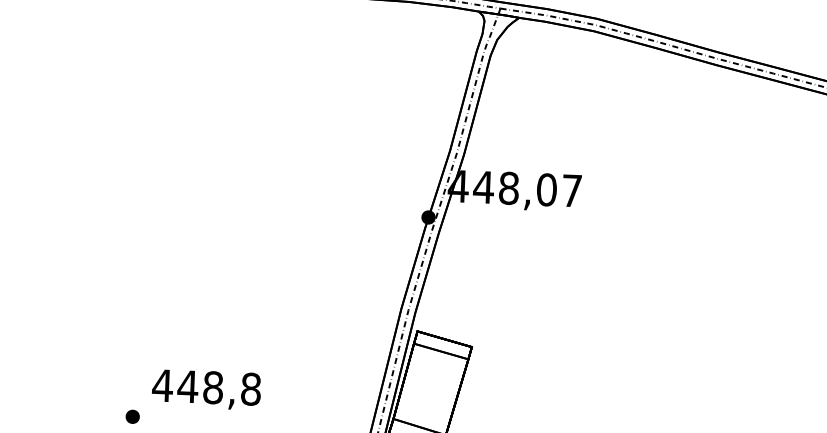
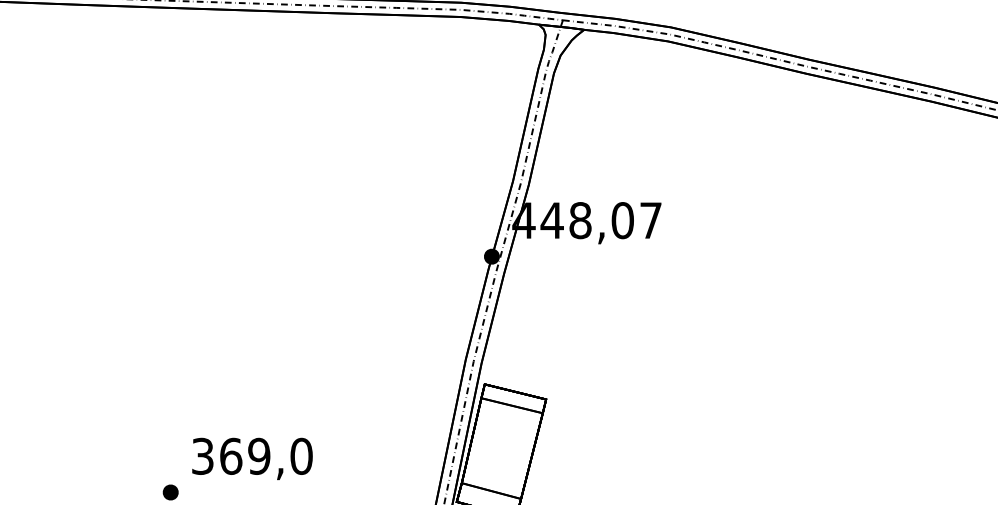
text: (206, 386) -> (251, 455), 448,8 -> 369,0

